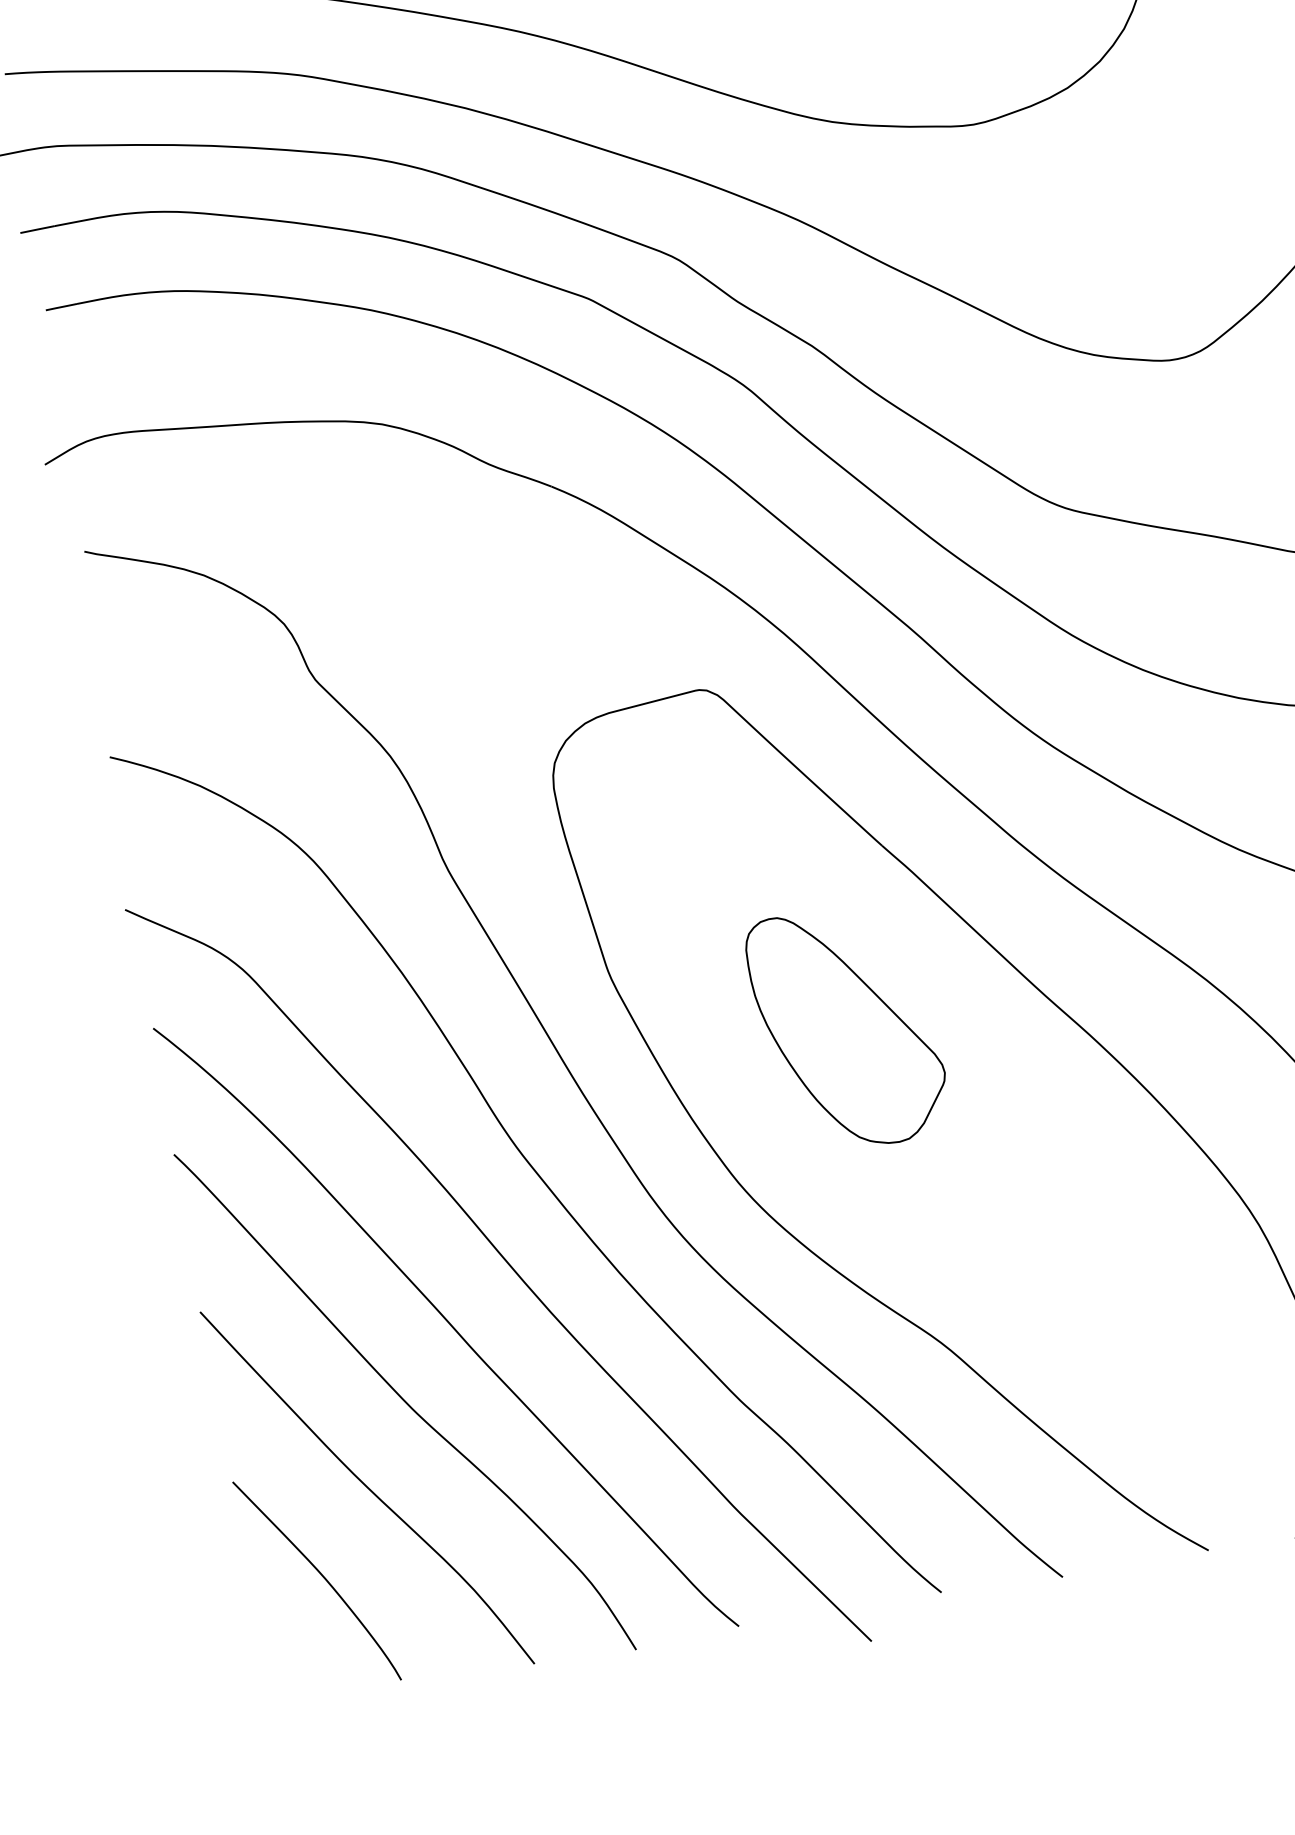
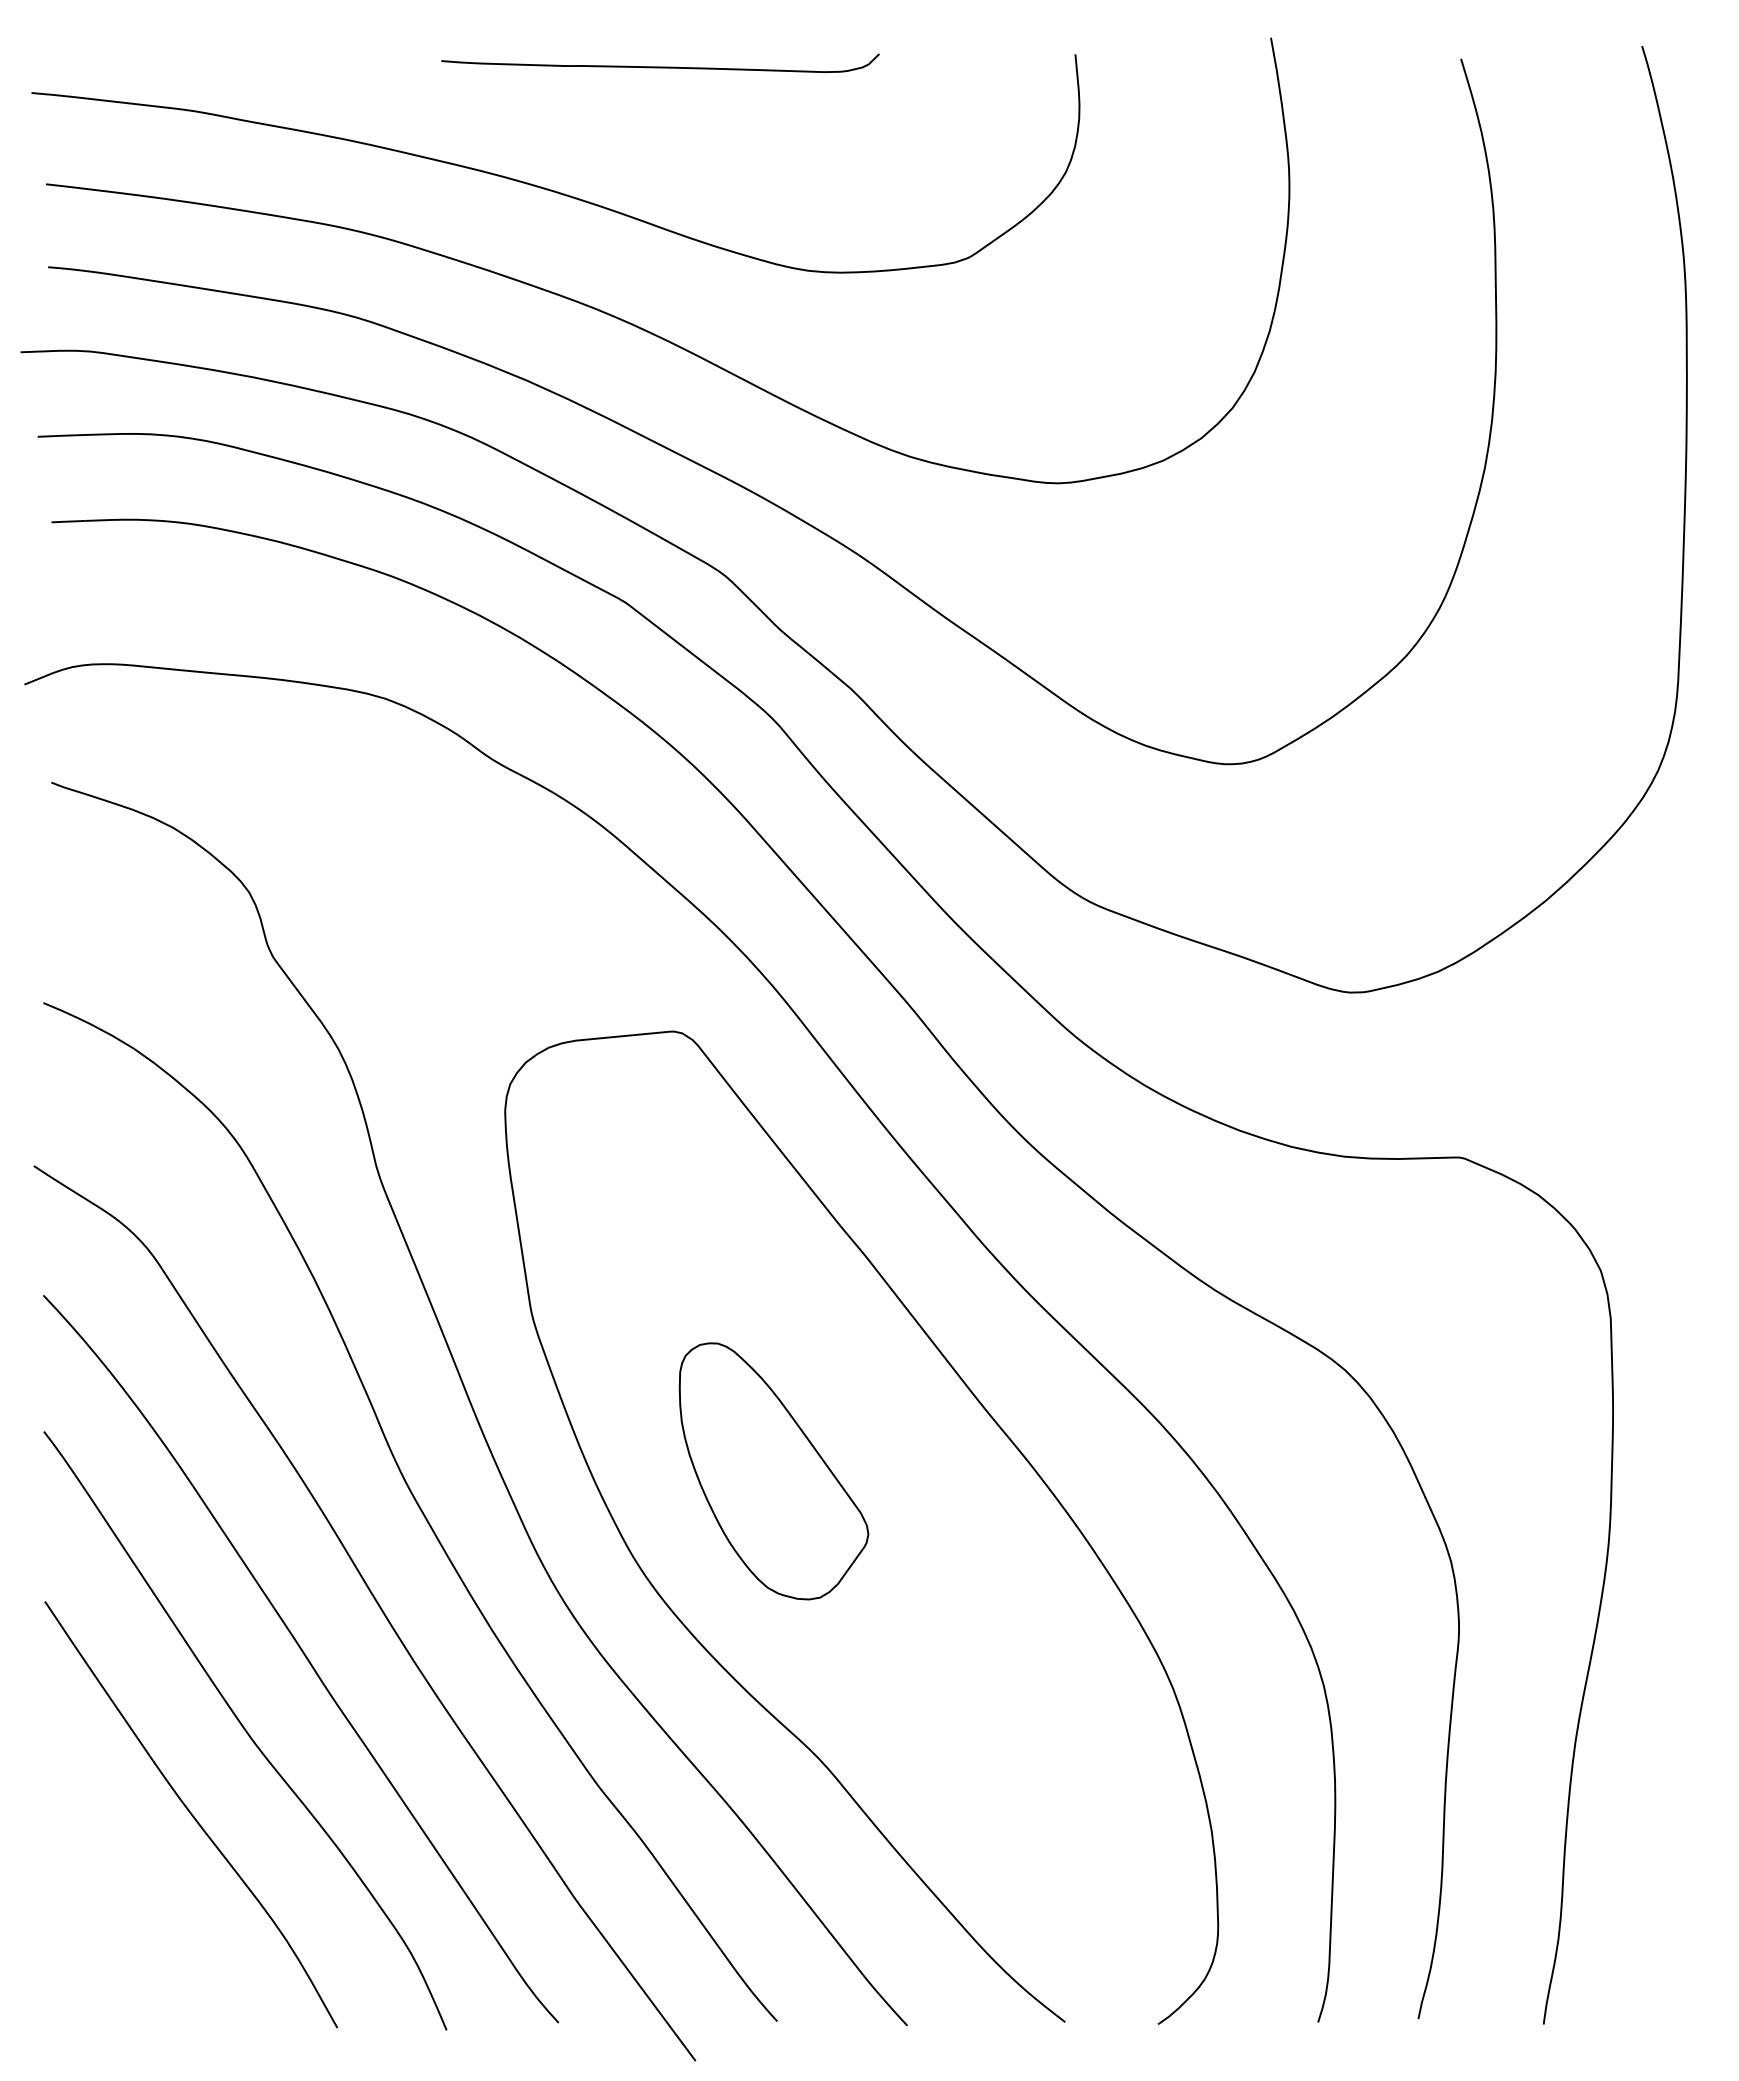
part: (847, 1028) -> (773, 1471), moved
curve: (321, 1576) -> (128, 1900), removed

